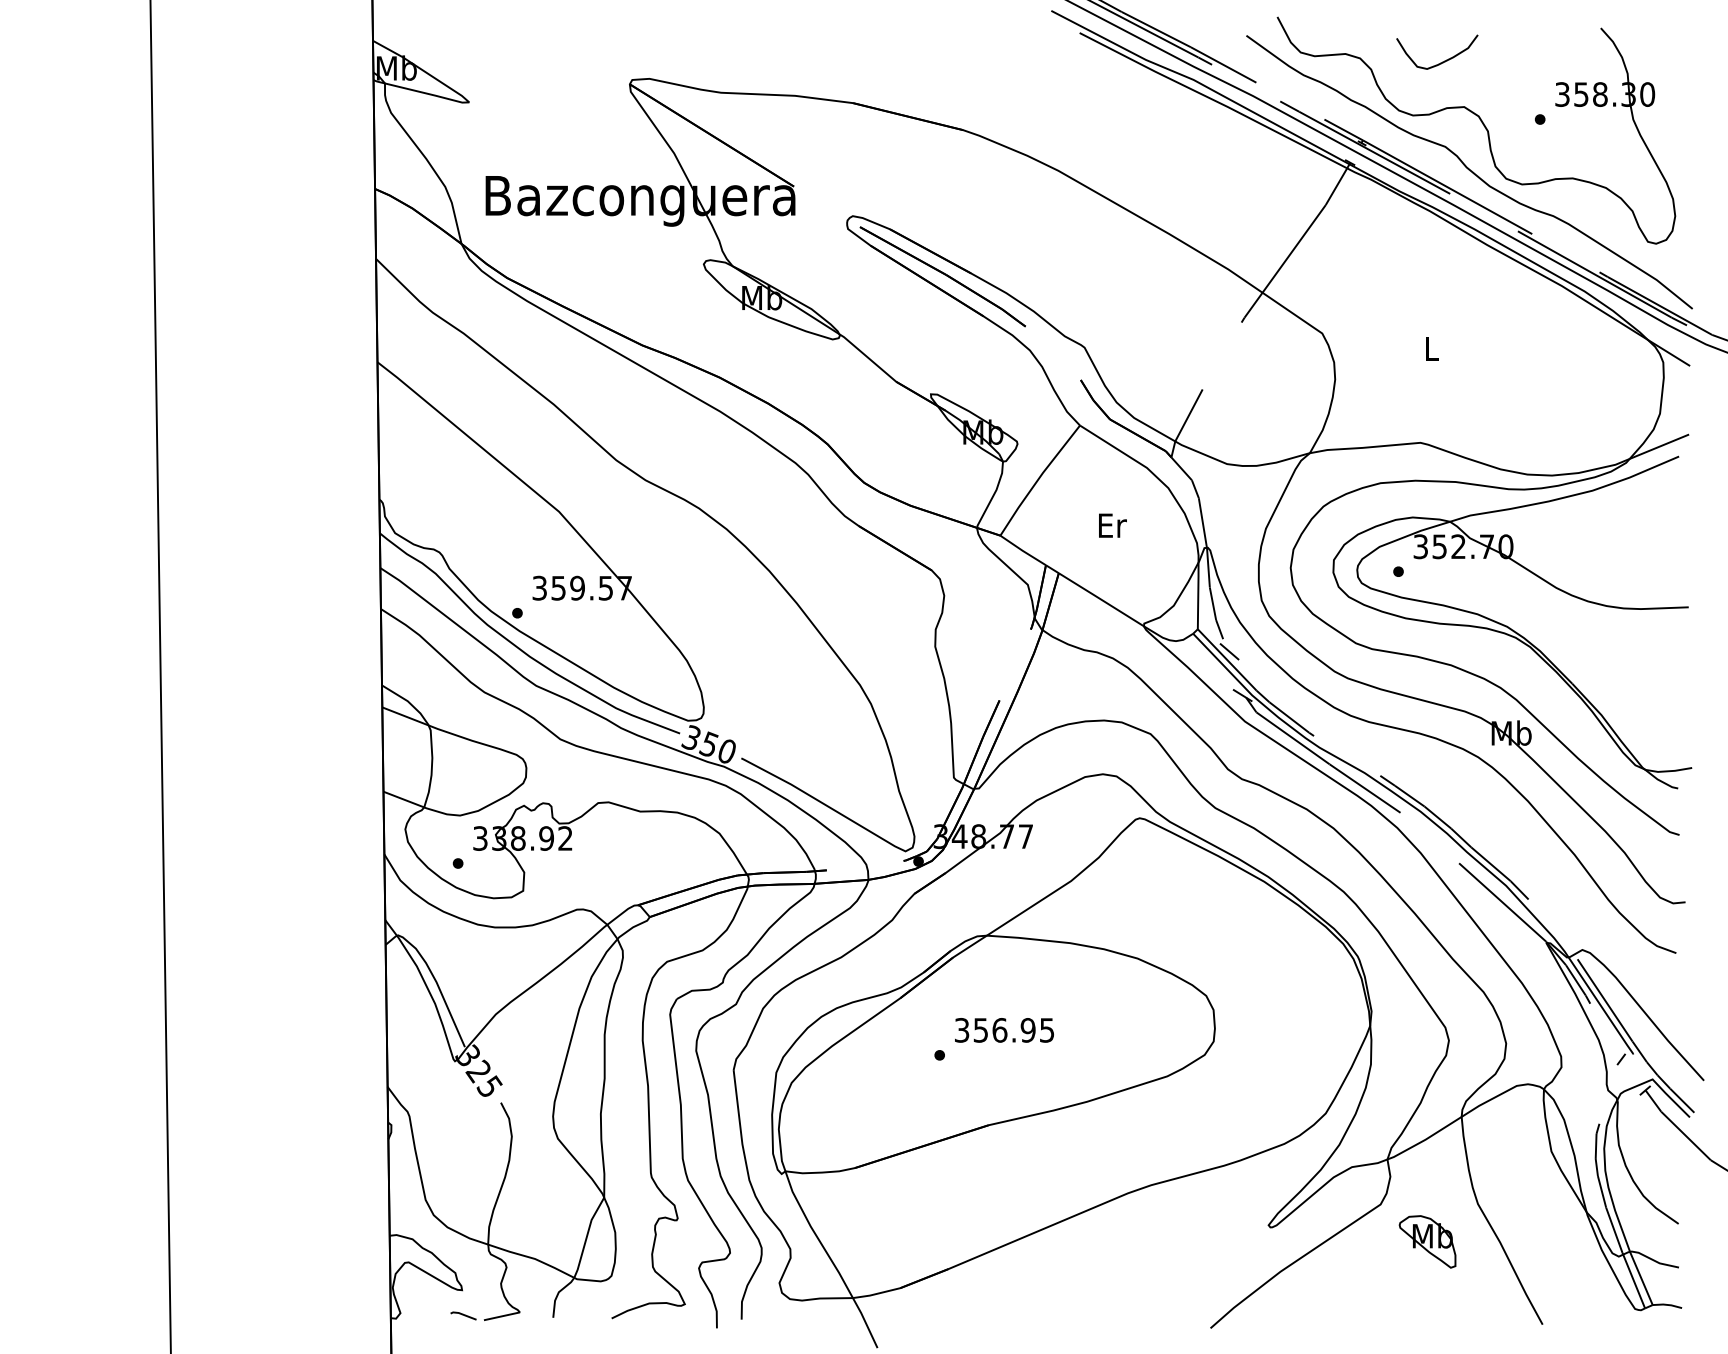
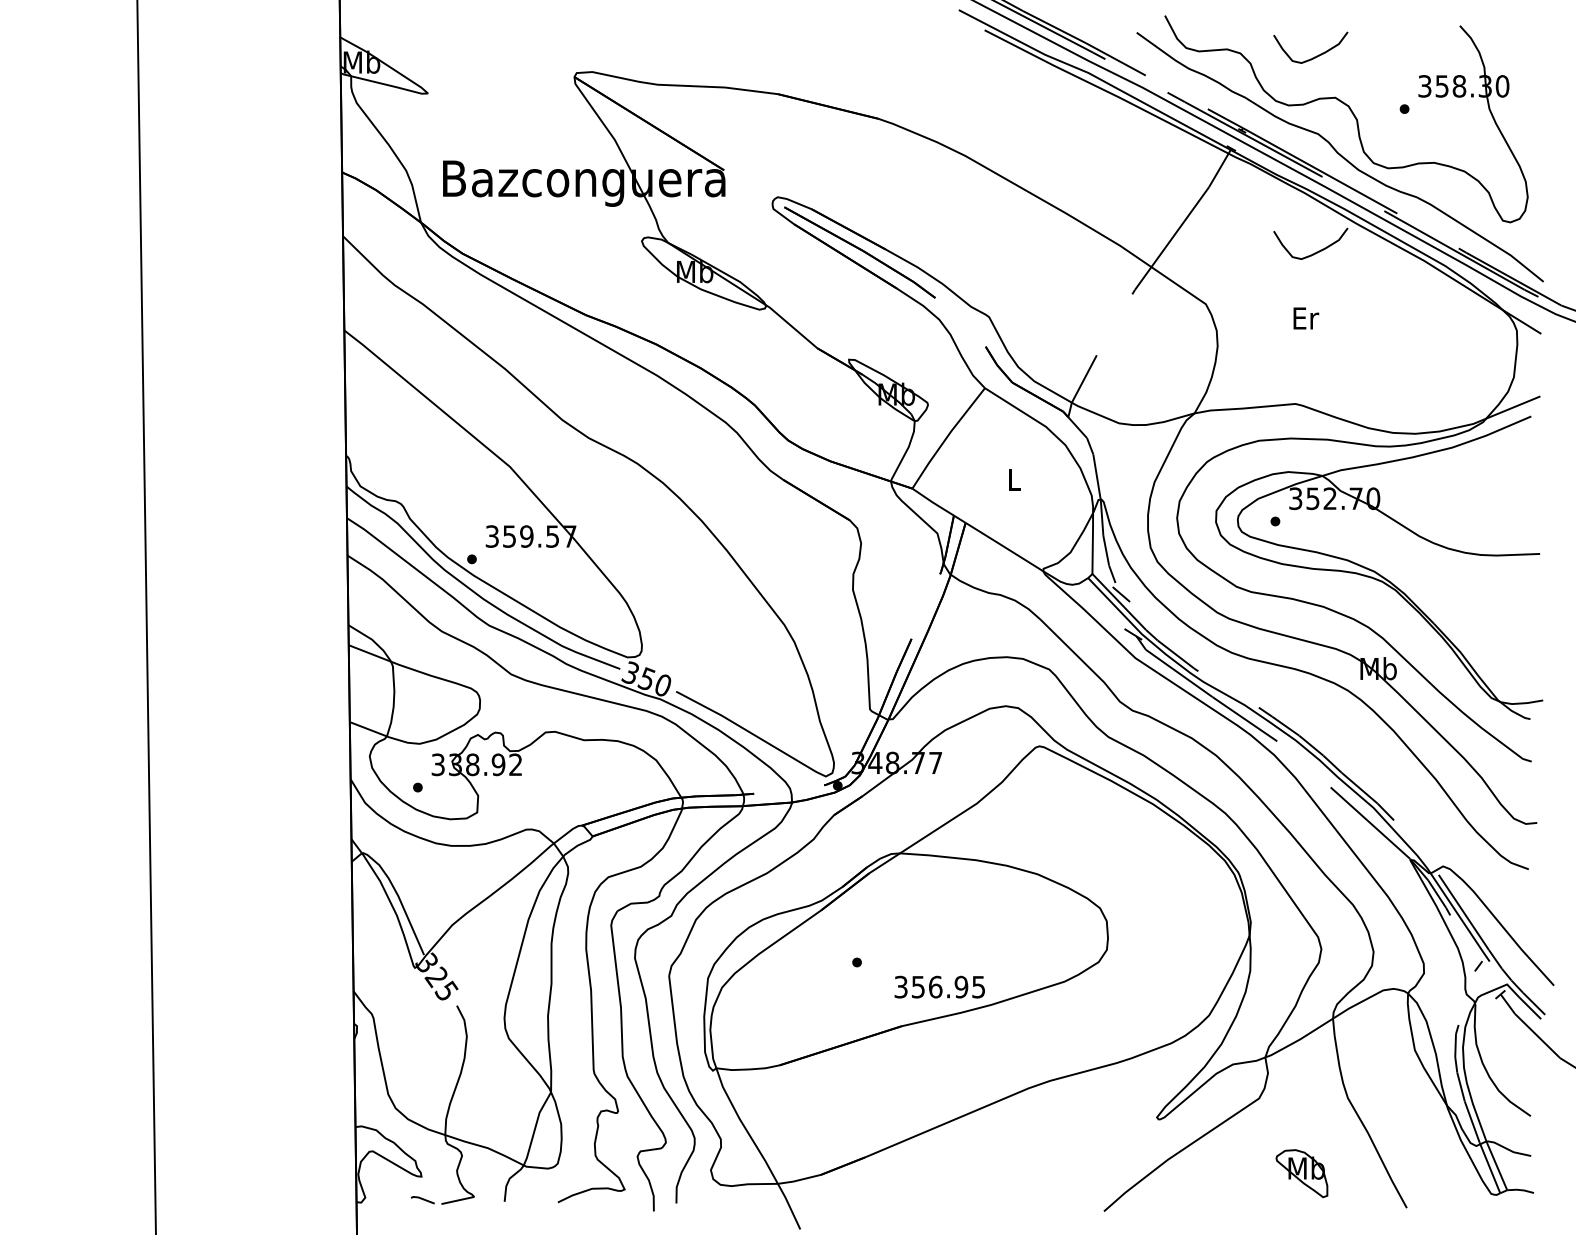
curve: (1442, 276) -> (1315, 252), added
text: (1432, 349) -> (1306, 318), L -> Er
text: (1112, 525) -> (1014, 479), Er -> L
text: (1004, 1030) -> (939, 987), moved
part: (1427, 1241) -> (1301, 1173), moved

